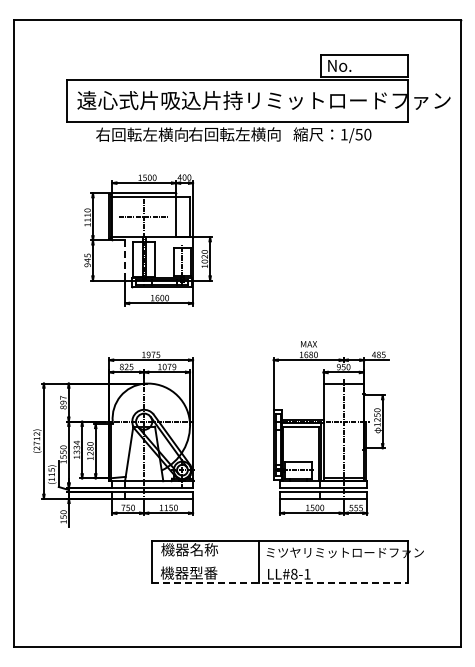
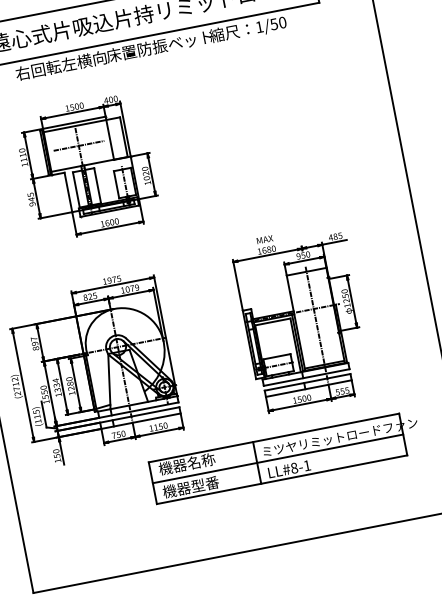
text: (241, 134) -> (158, 46), 右回転左横向 -> 床置防振ベット
line: (125, 260) -> (68, 192), dashed -> solid
line: (279, 561) -> (277, 458), added
line: (280, 583) -> (282, 479), dashed -> solid

